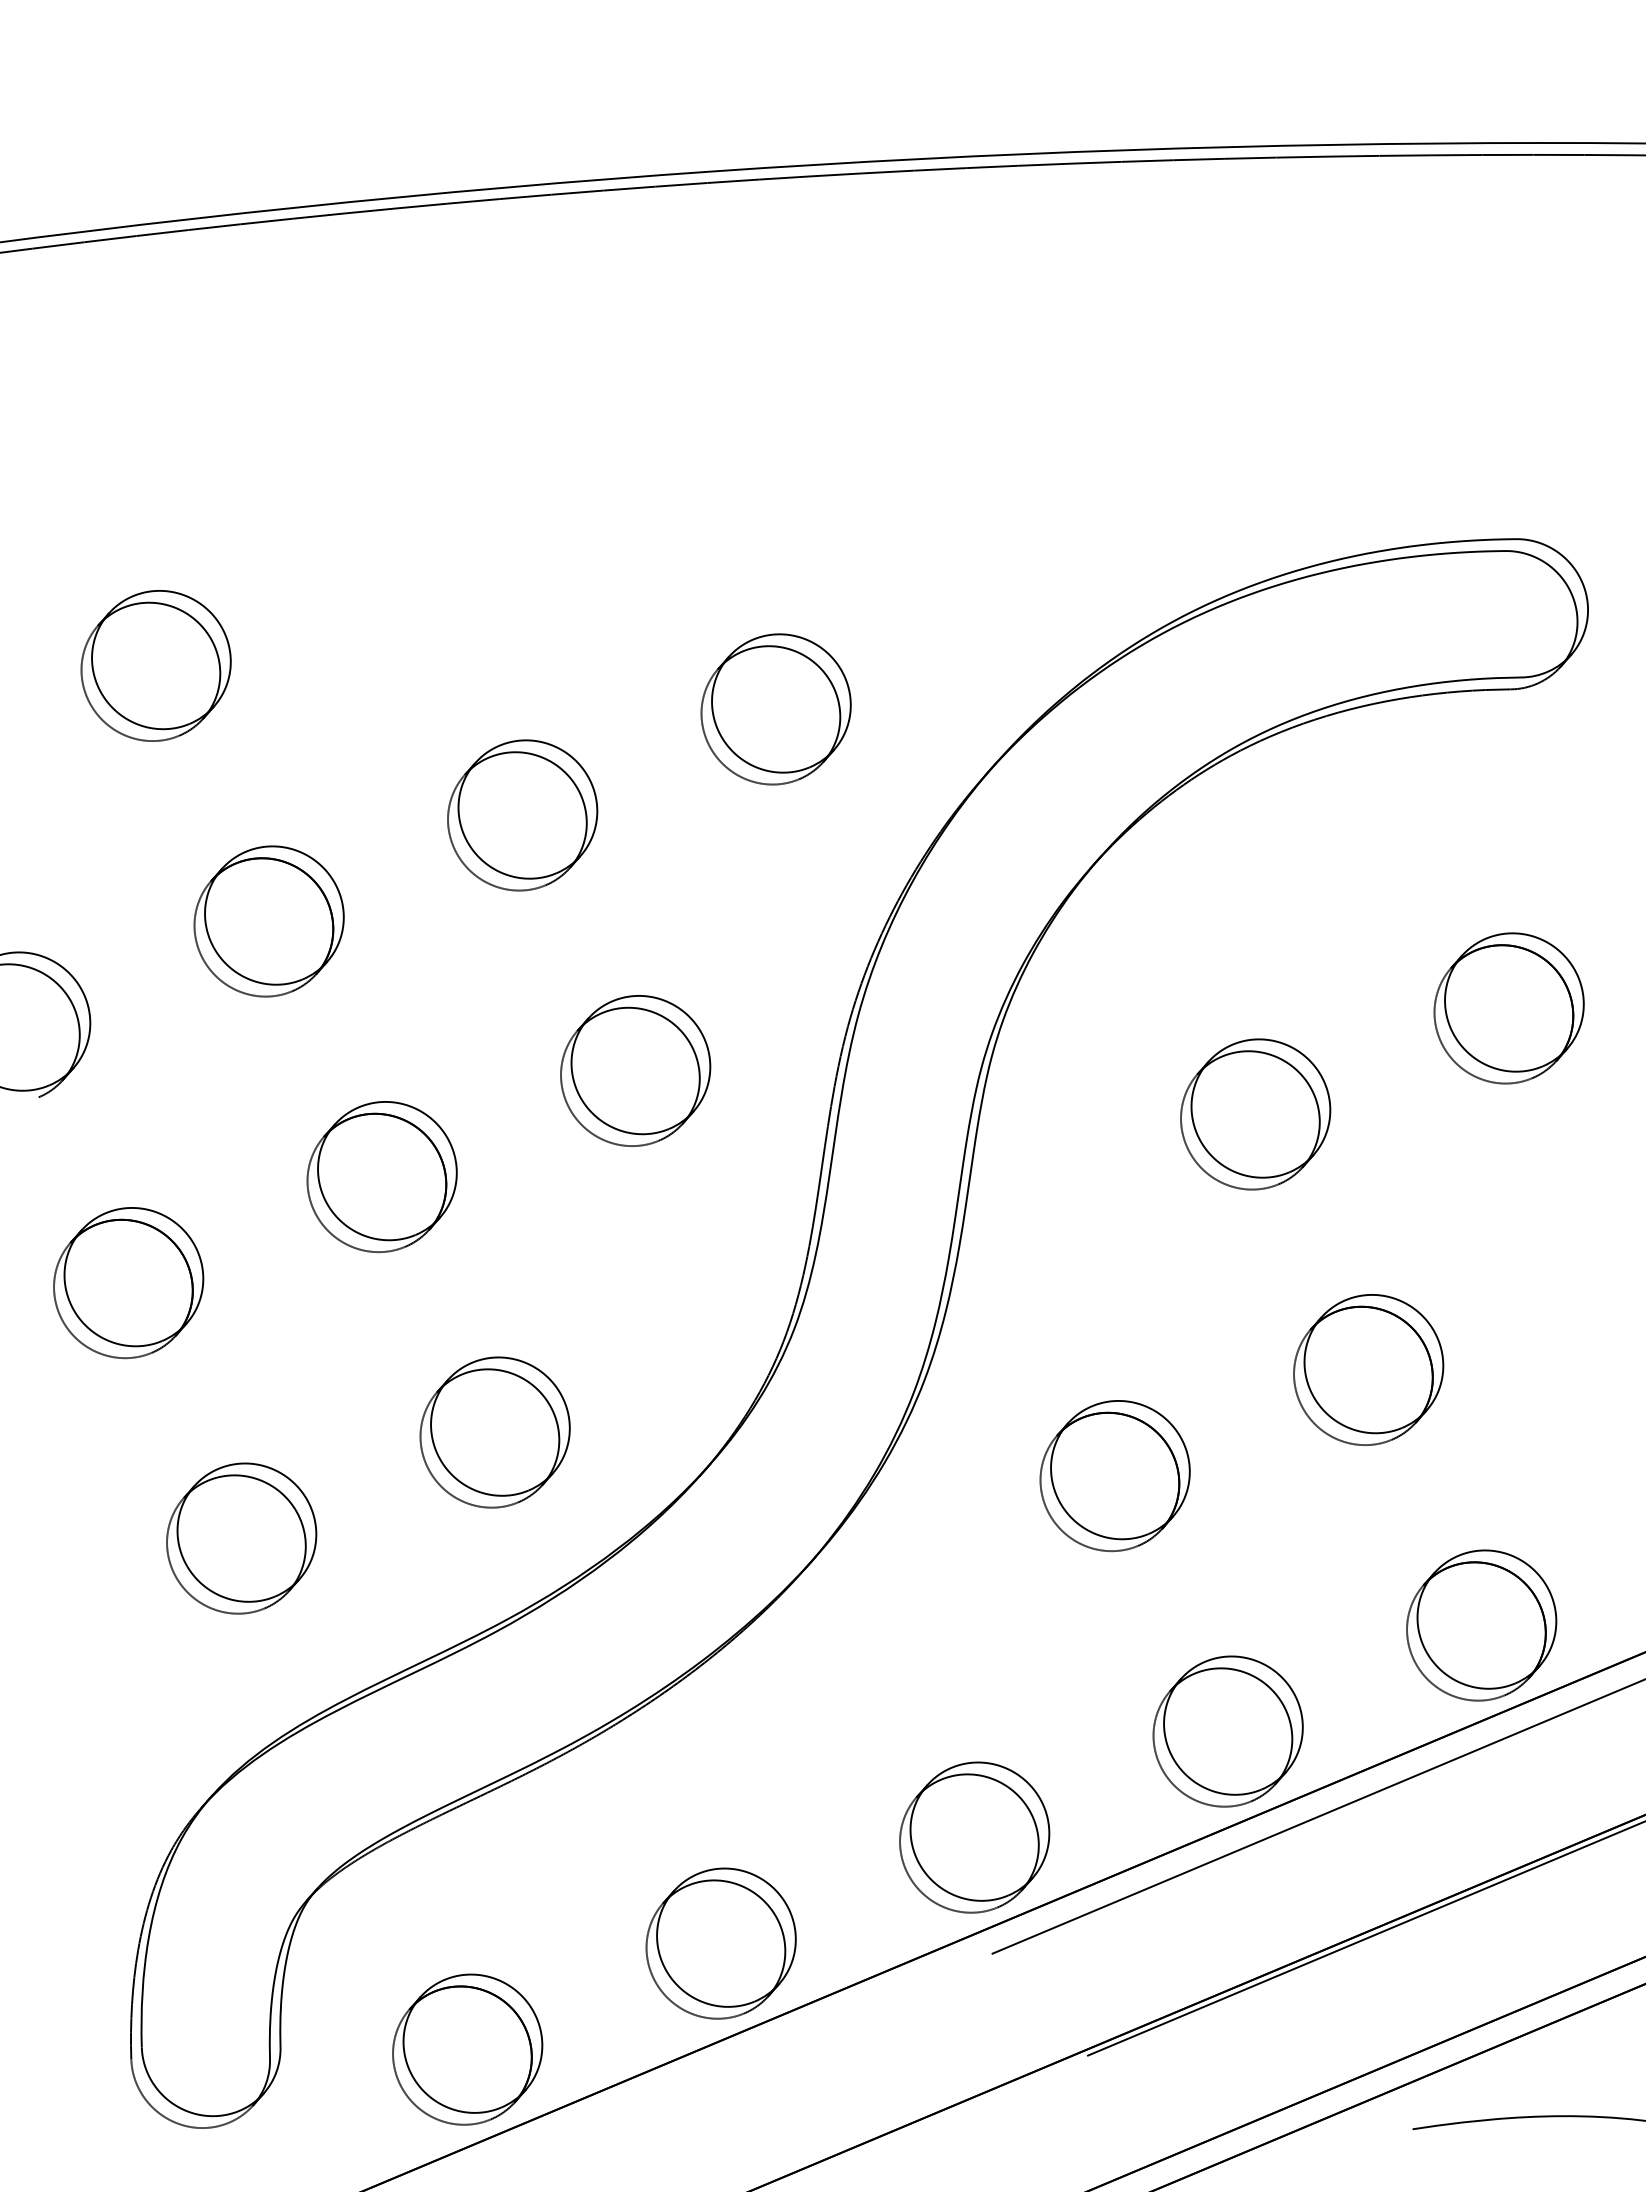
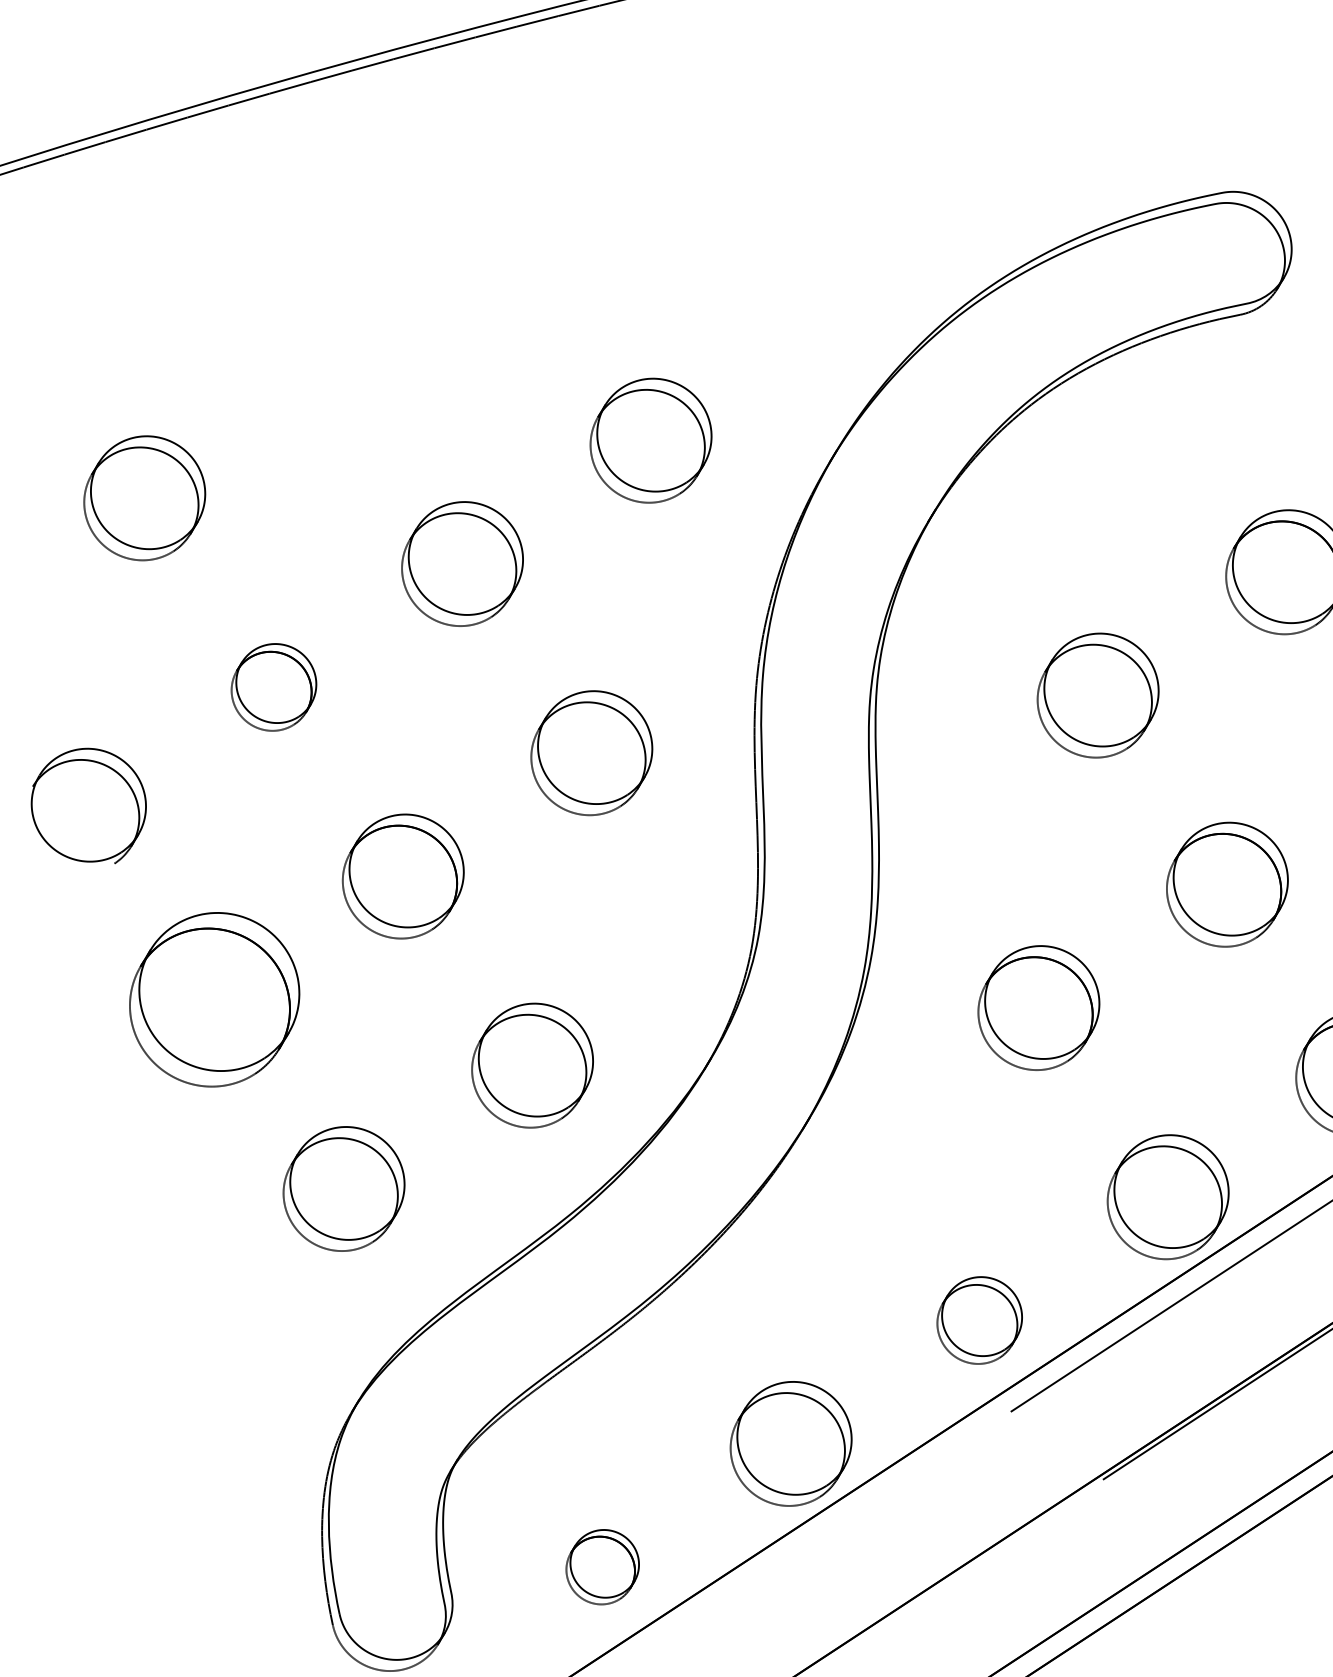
part: (268, 921) -> (273, 687), size x0.7
part: (128, 1283) -> (214, 1000), size x1.4
part: (974, 1837) -> (979, 1320), size x0.7
part: (467, 2049) -> (602, 1567), size x0.6

